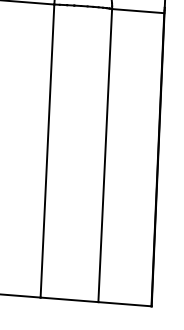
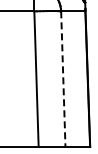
line: (105, 156) -> (63, 79), solid -> dashed

